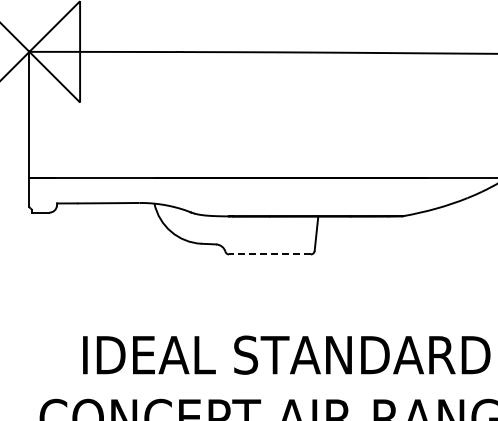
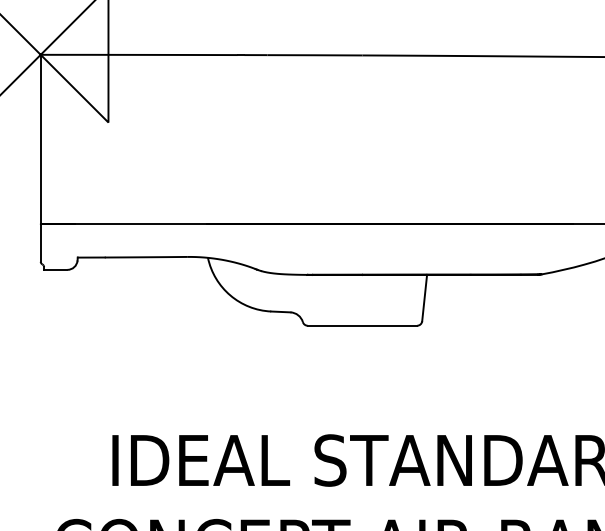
line: (270, 254) -> (363, 325), dashed -> solid

